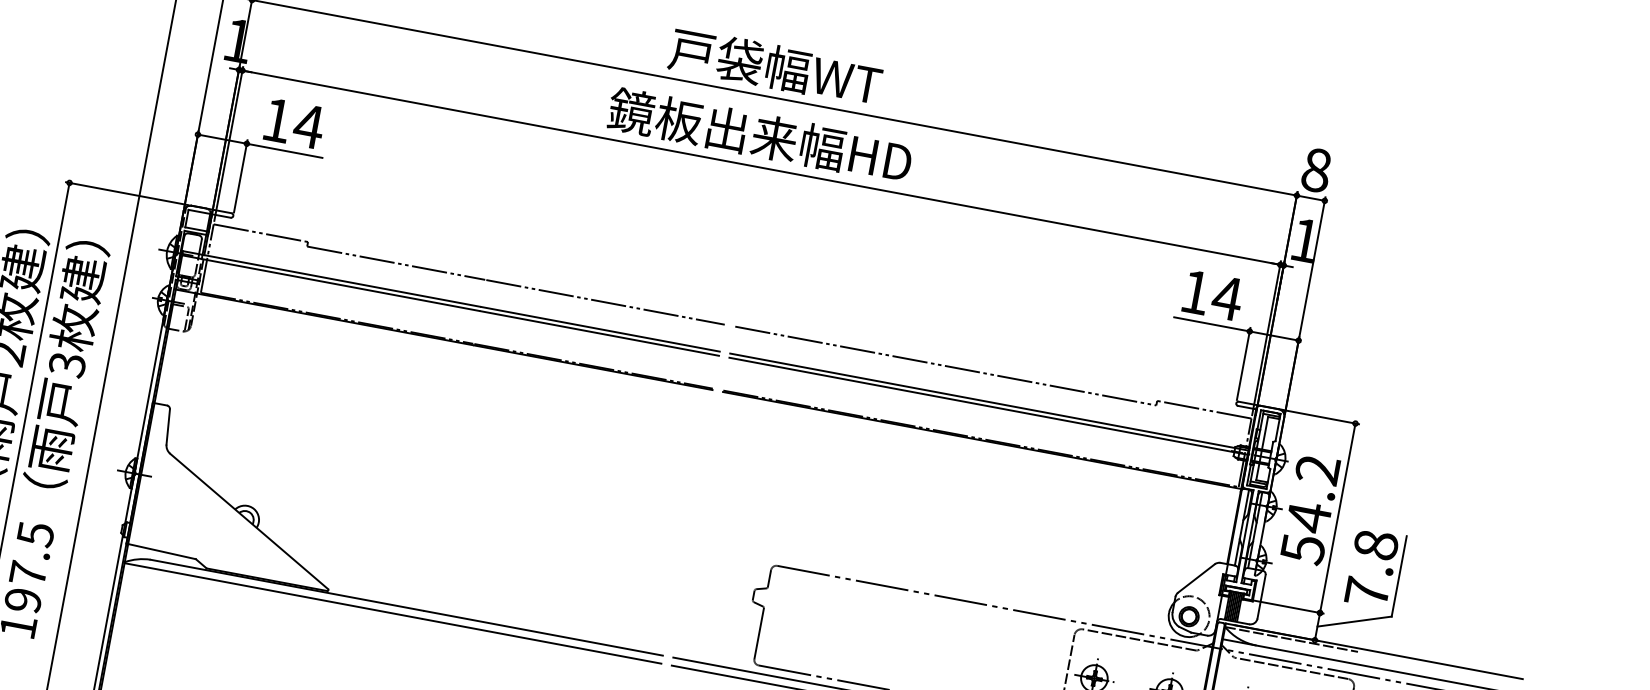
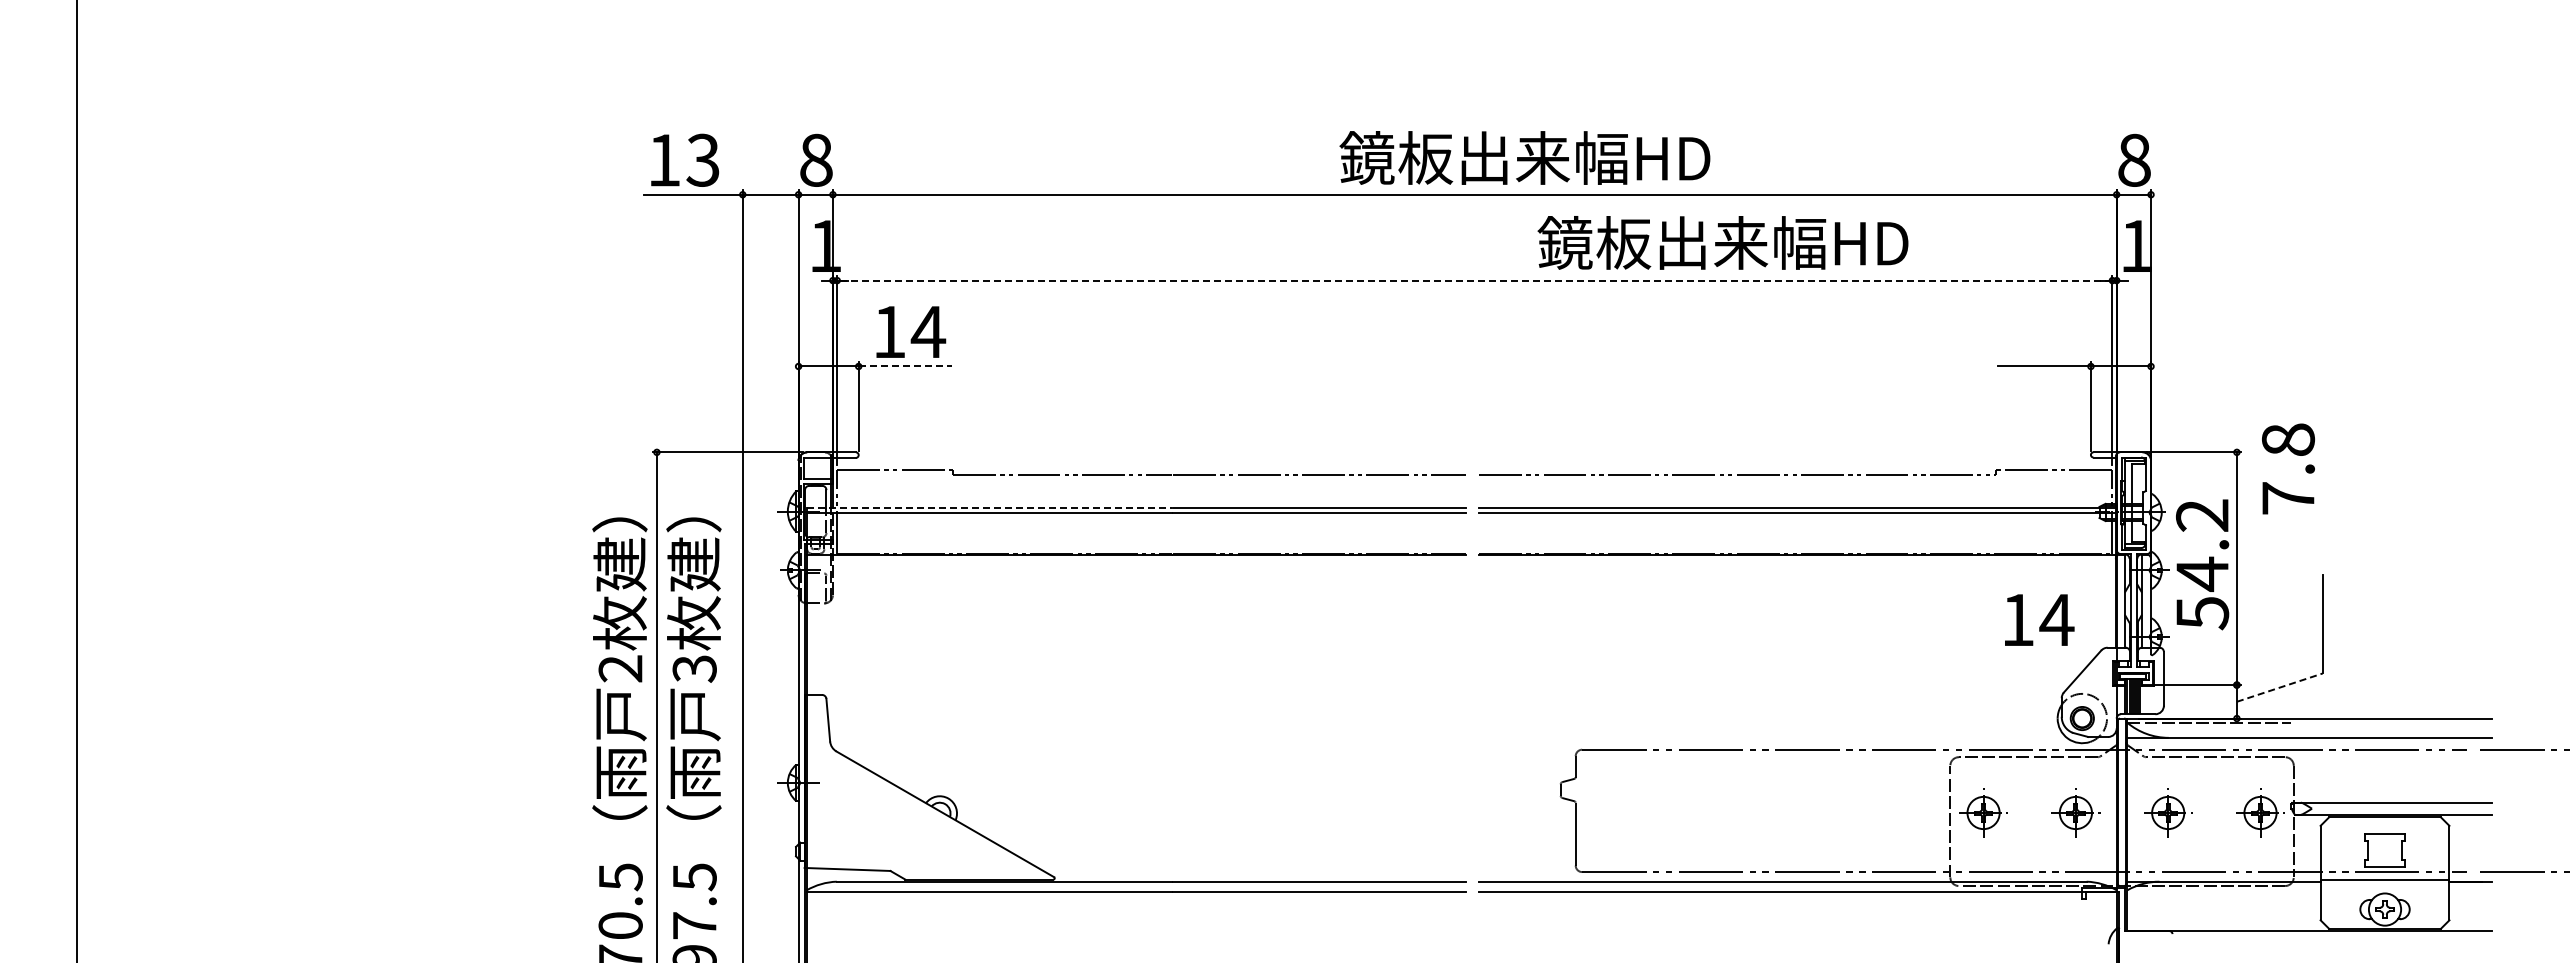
text: (820, 75) -> (1524, 157), 戸袋幅WT -> 鏡板出来幅HD
text: (759, 135) -> (1722, 242), moved
line: (284, 150) -> (905, 366), solid -> dashed
line: (761, 167) -> (1474, 280), solid -> dashed
line: (331, 279) -> (989, 508), solid -> dashed
text: (1213, 295) -> (2039, 619), moved
text: (1371, 568) -> (2288, 468), moved
line: (1355, 621) -> (2280, 687), solid -> dashed

